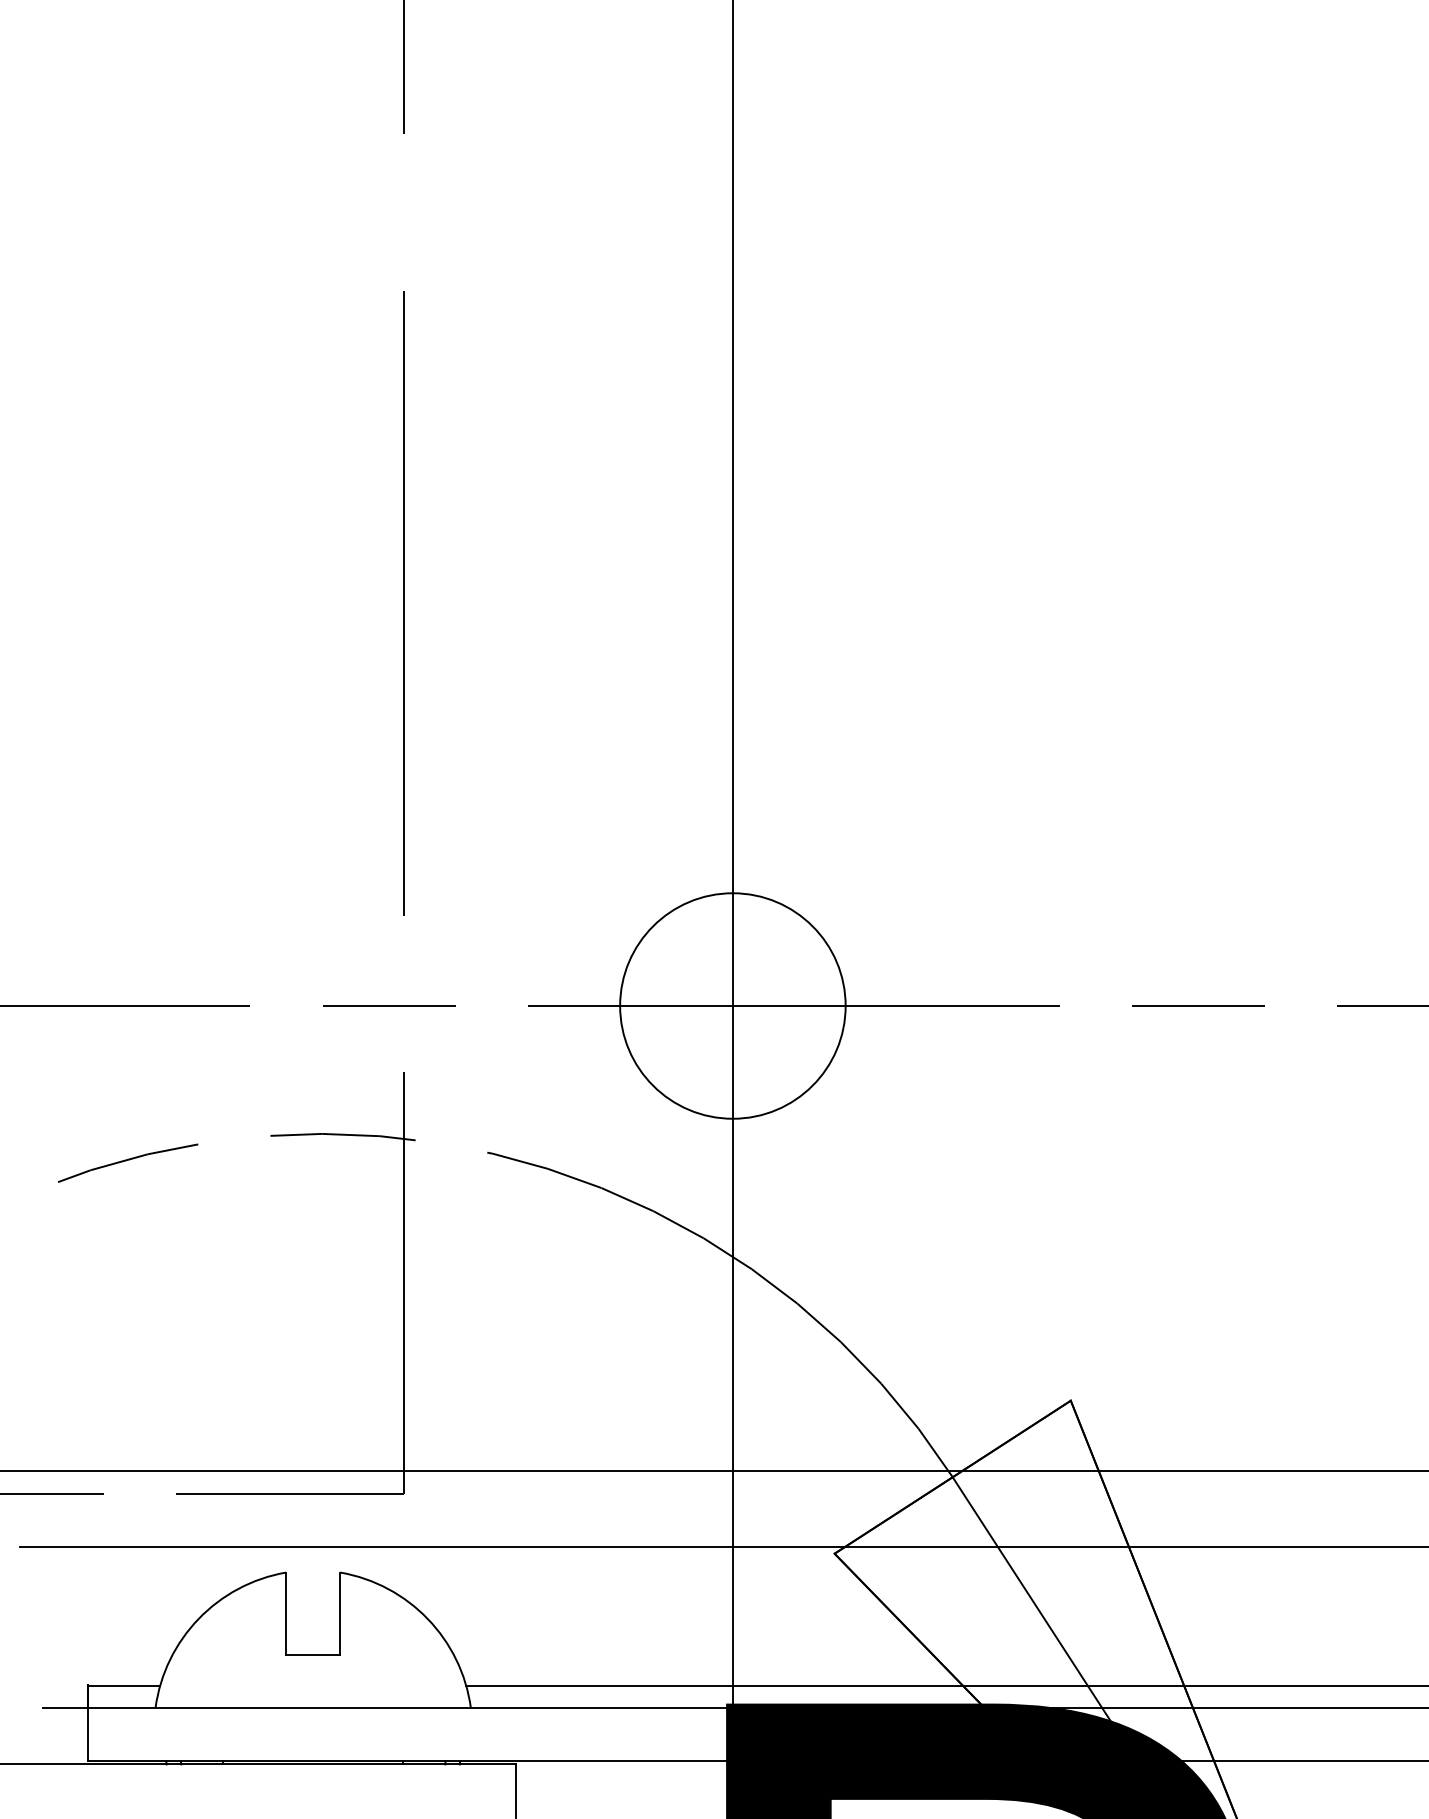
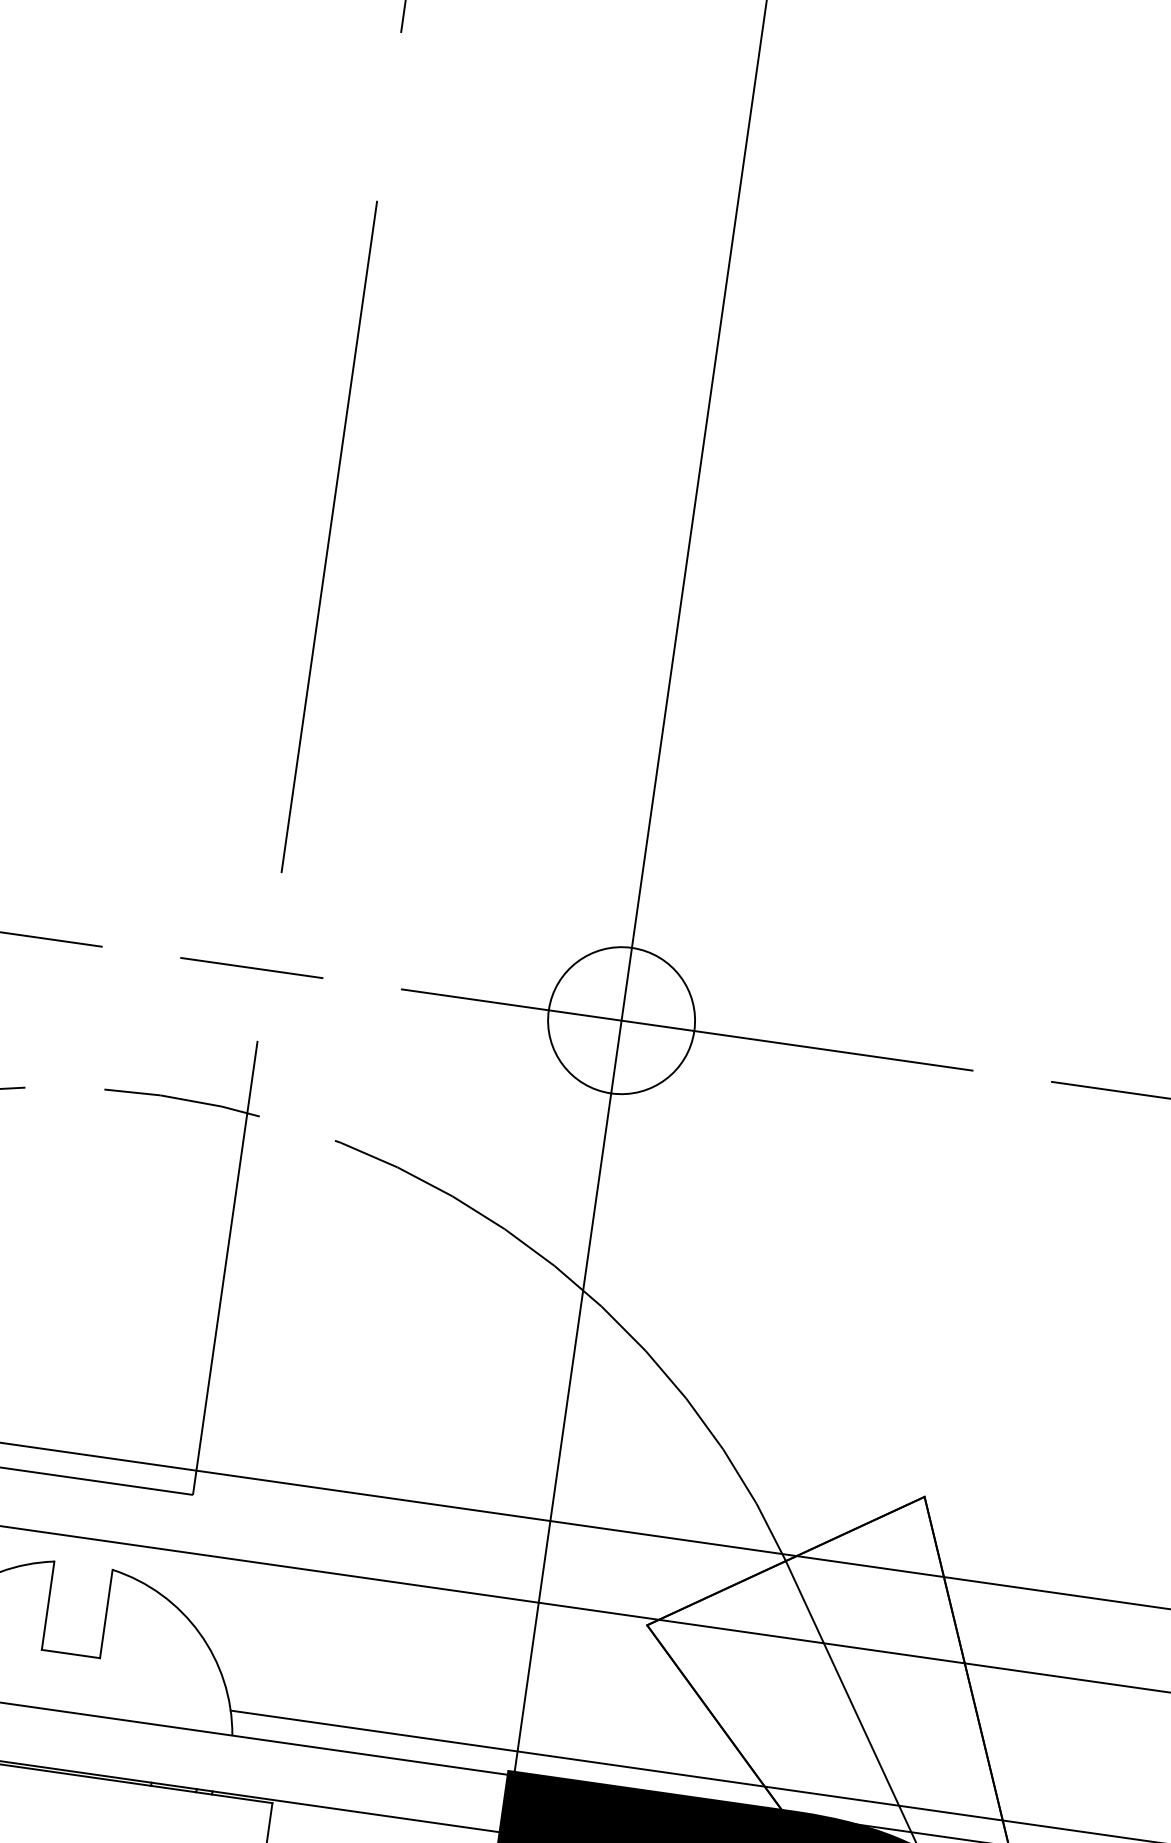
circle: (732, 1005) -> (621, 1020), size x0.6

